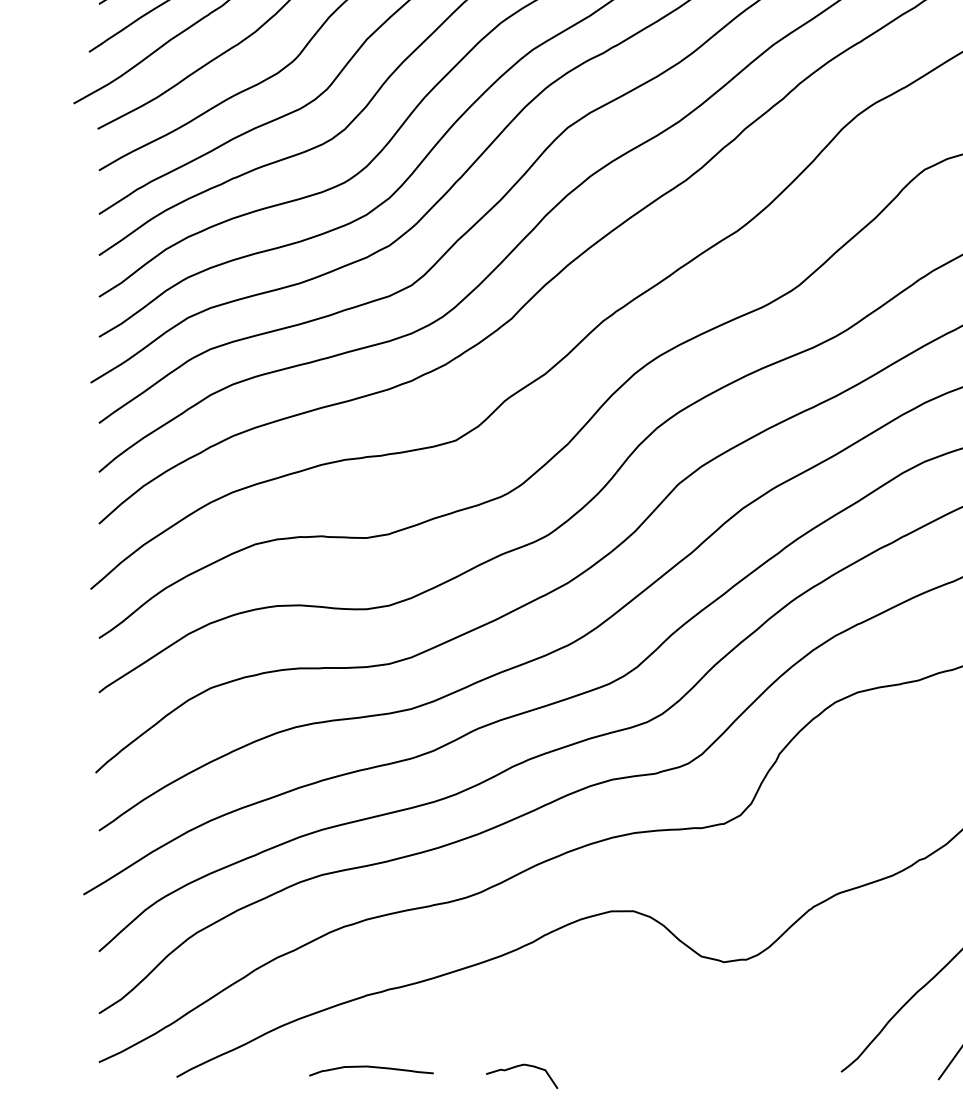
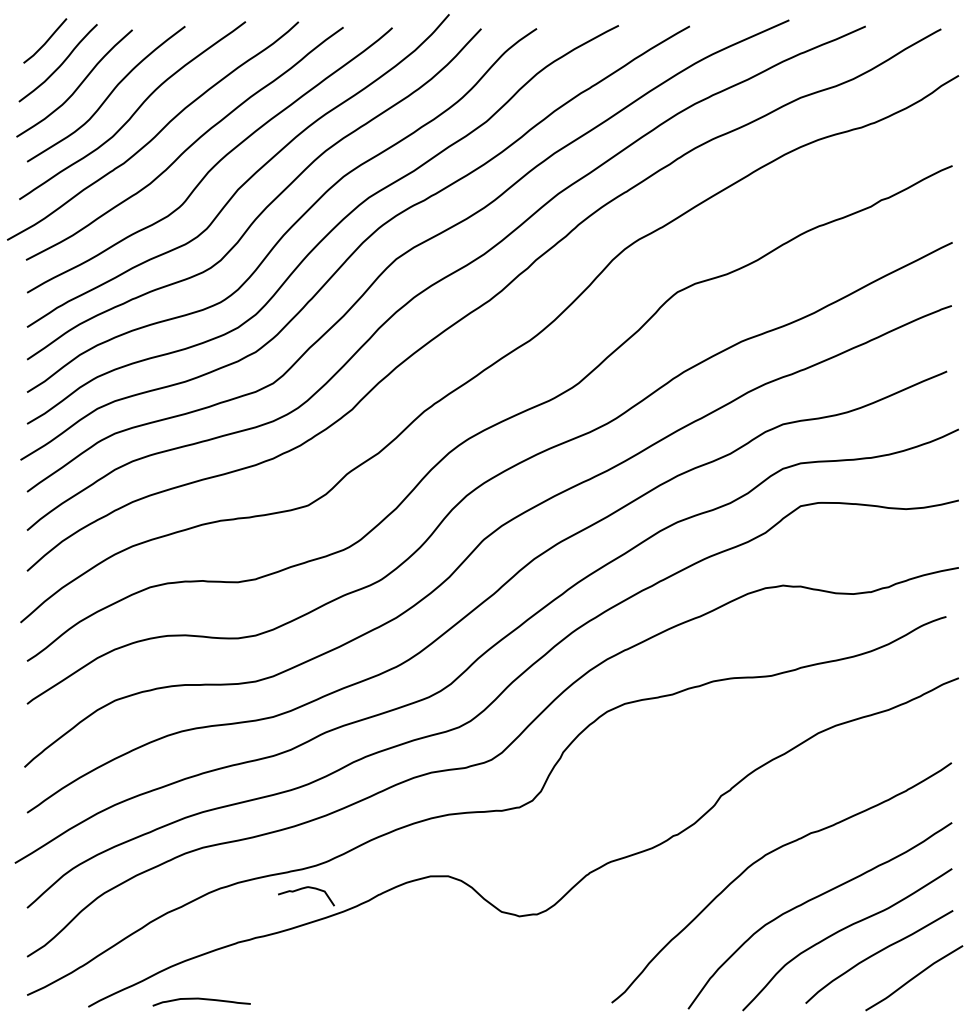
curve: (371, 1067) -> (201, 999), moved
curve: (518, 1067) -> (303, 889), moved

